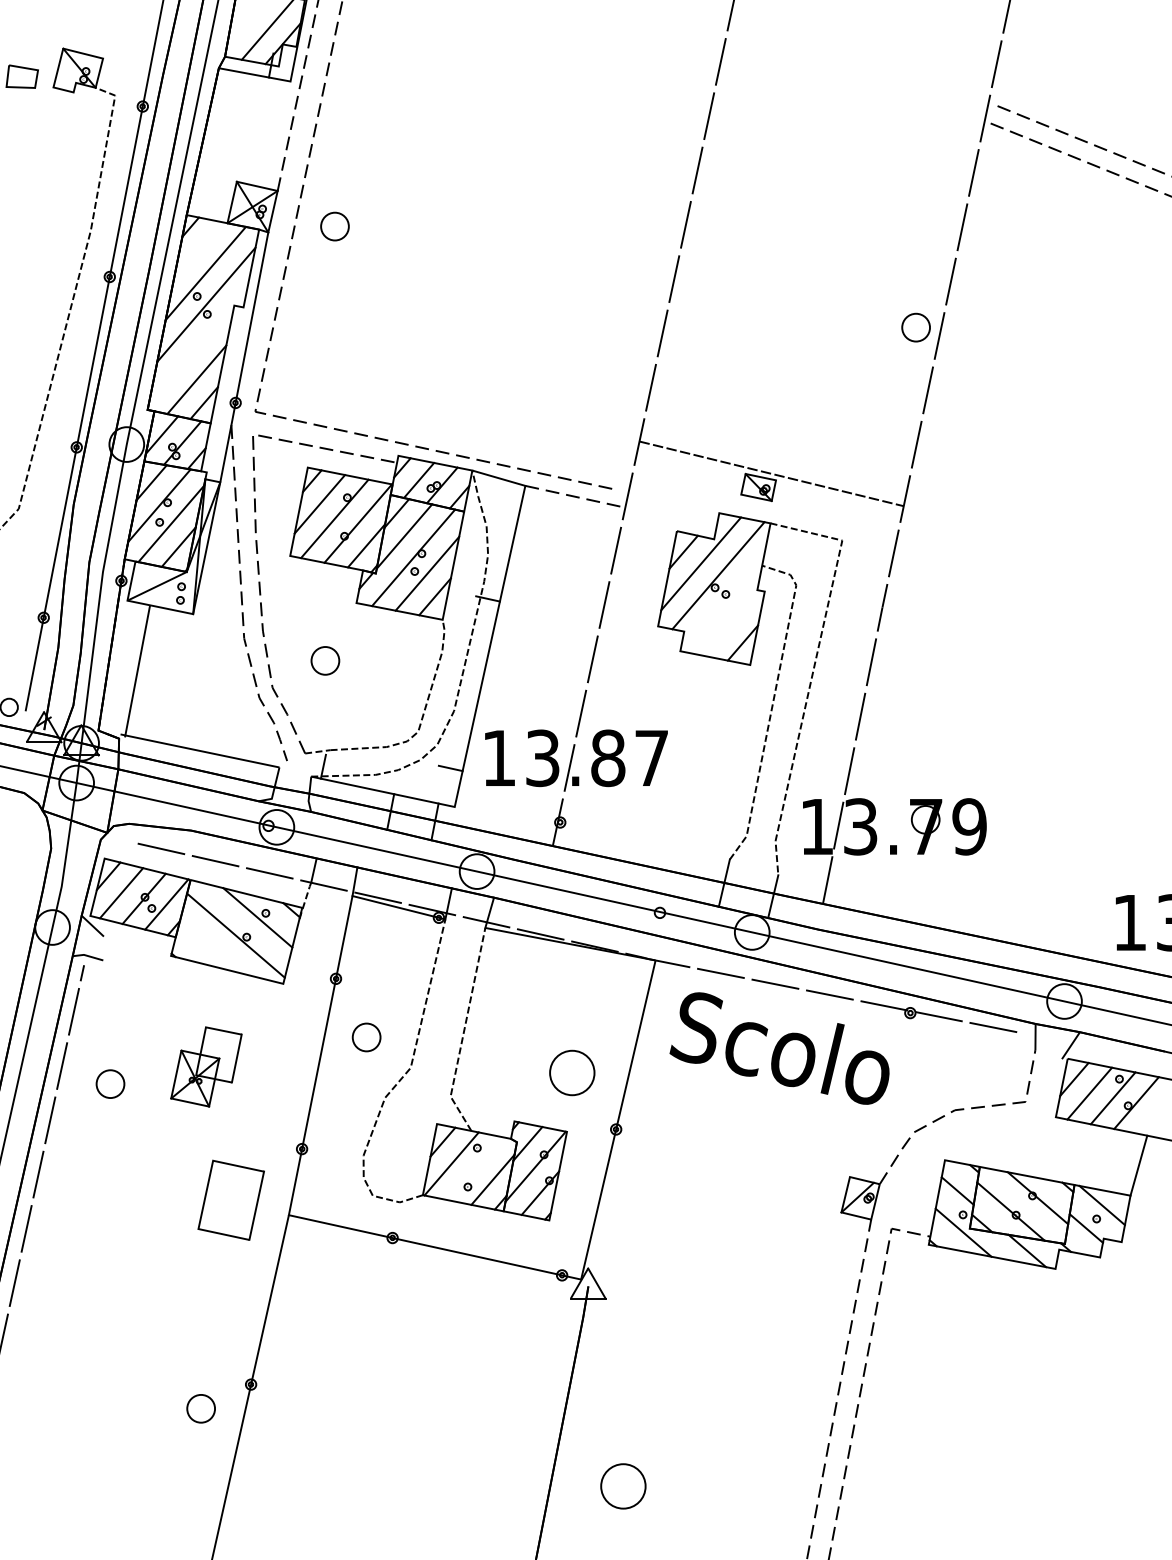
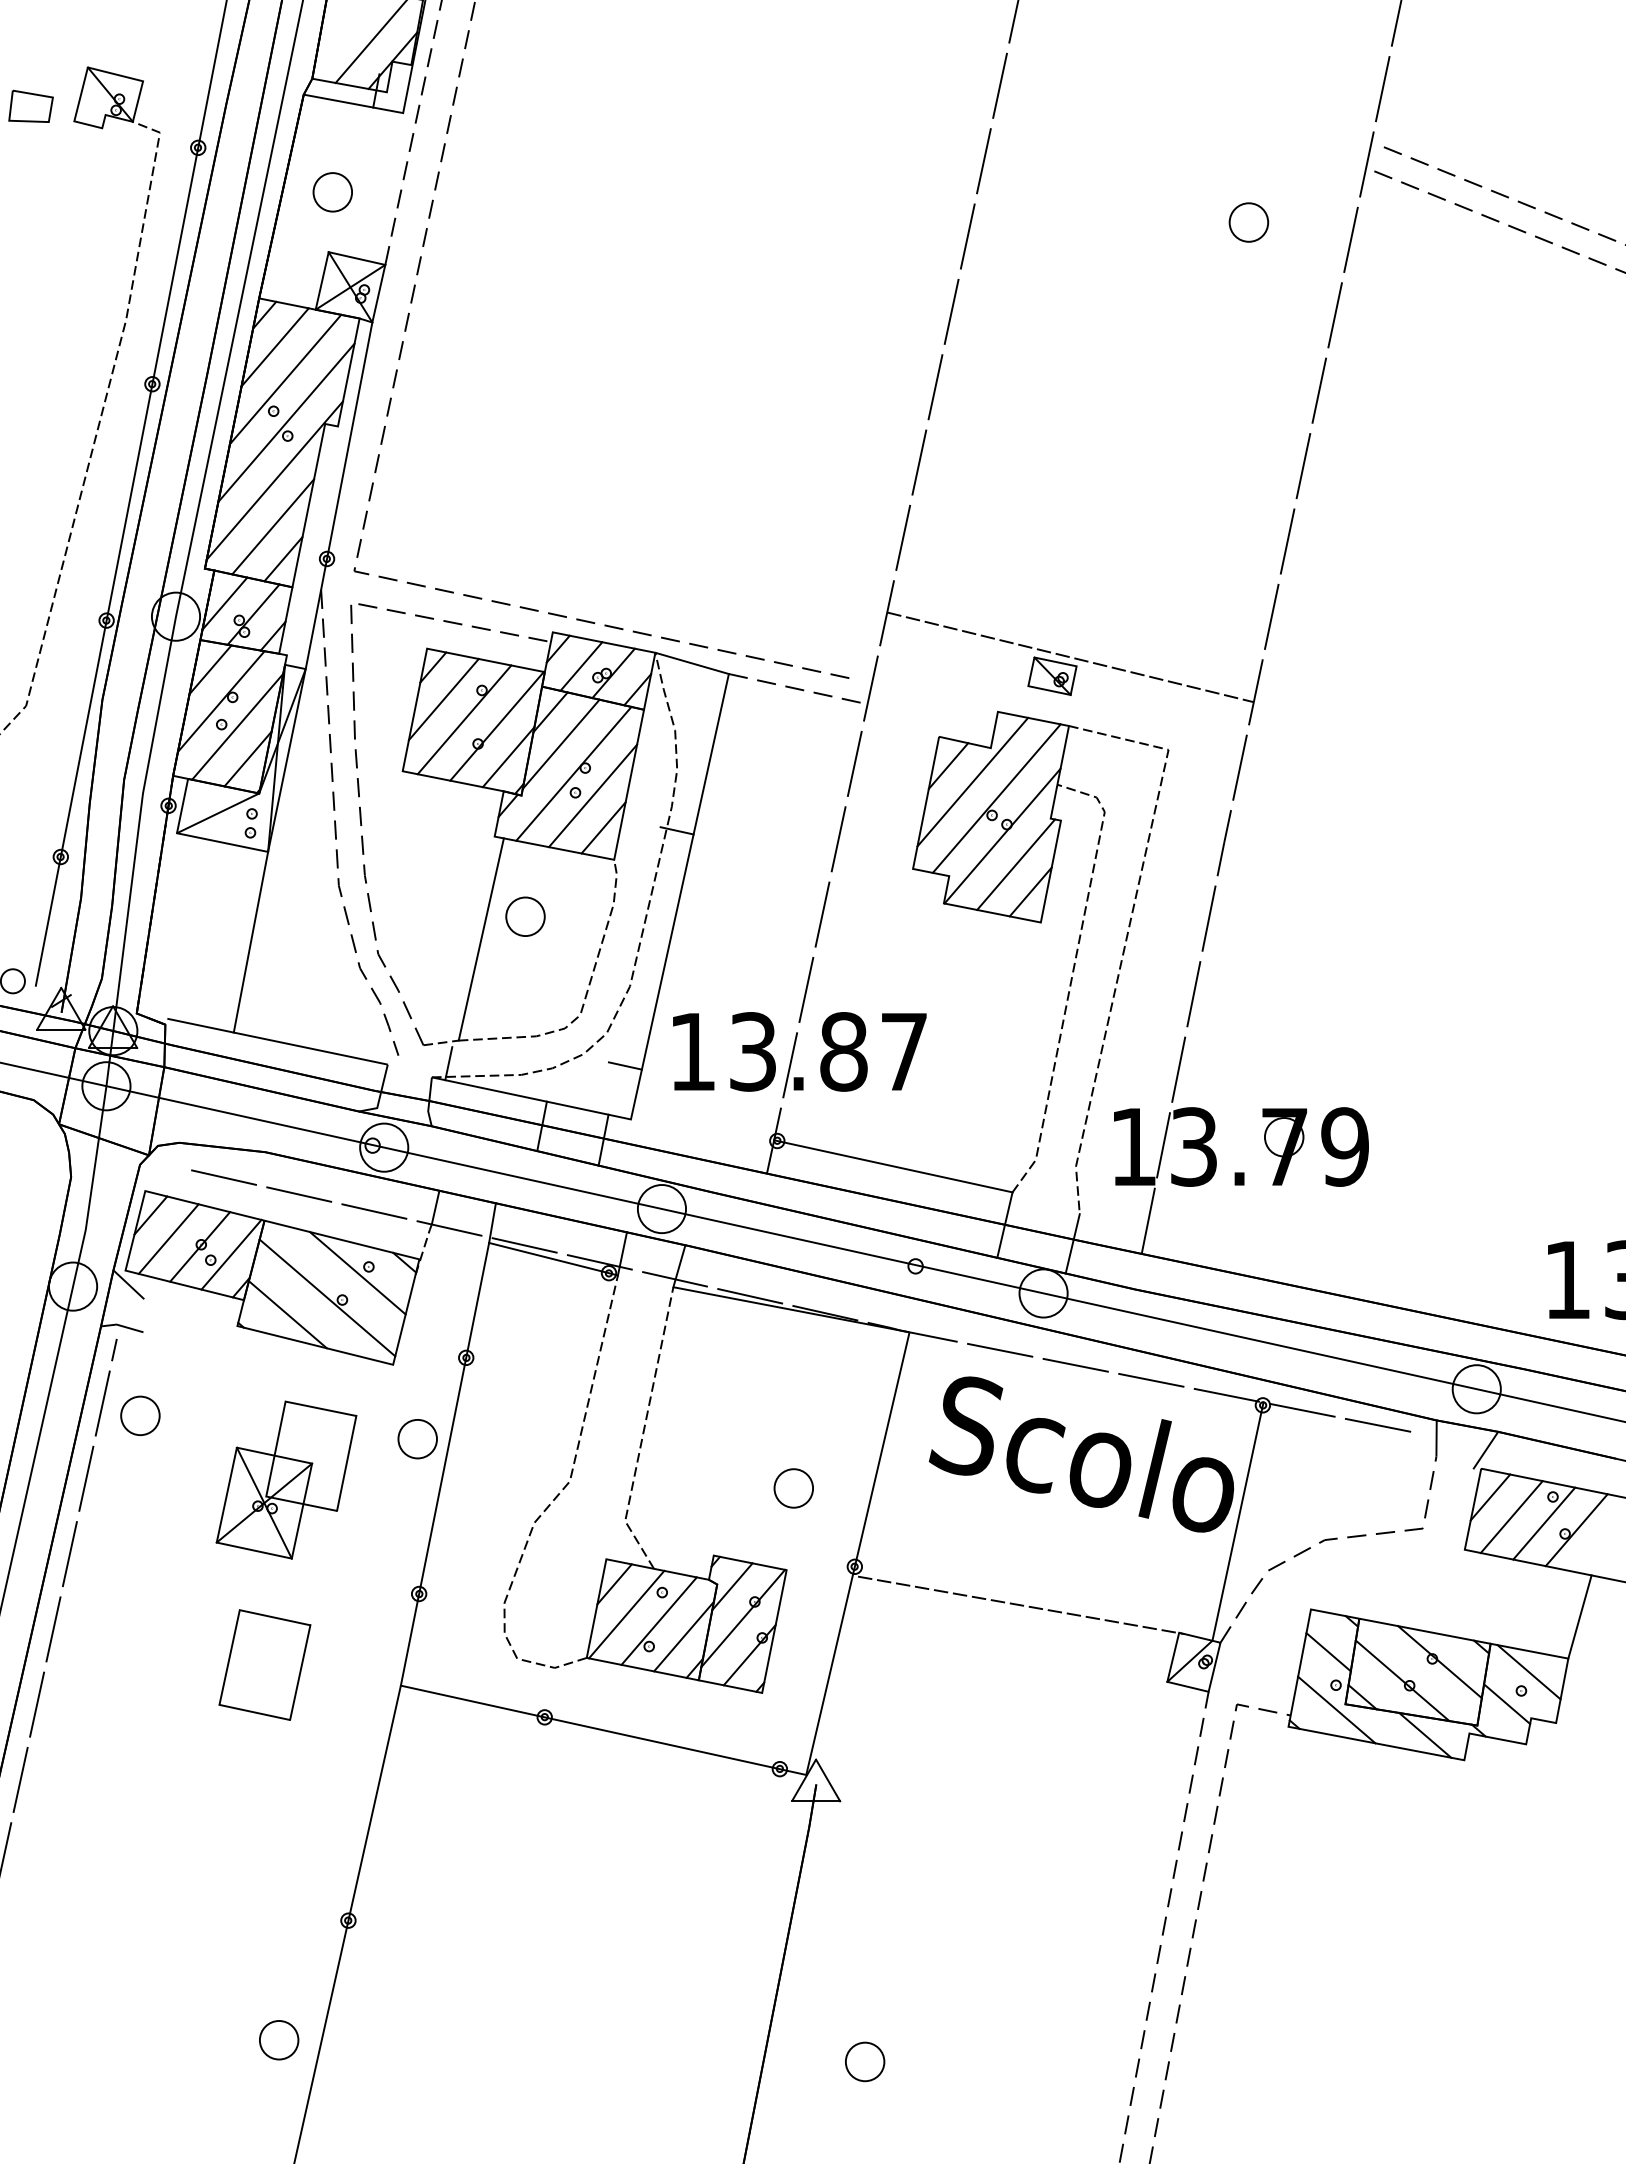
part: (334, 226) -> (332, 192), moved
line: (197, 250) -> (274, 347), added
part: (915, 327) -> (1248, 222), moved
line: (197, 346) -> (274, 480), added
line: (722, 602) -> (1002, 835), added
line: (732, 623) -> (1016, 864), added
part: (325, 660) -> (525, 916), moved
line: (137, 670) -> (250, 941), moved
line: (346, 677) -> (480, 939), added
line: (644, 840) -> (893, 1166), added
line: (207, 947) -> (287, 1314), added
part: (366, 1037) -> (417, 1439), moved
part: (206, 1066) -> (286, 1479), size x1.43
part: (571, 1073) -> (793, 1488), size x0.62
part: (110, 1083) -> (140, 1415), moved
line: (892, 1096) -> (1237, 1521), added
line: (736, 1157) -> (1021, 1605), added
line: (474, 1168) -> (658, 1620), added
part: (230, 1199) -> (264, 1664), moved
part: (201, 1408) -> (279, 2040), moved
part: (623, 1486) -> (865, 2061), size x0.62

